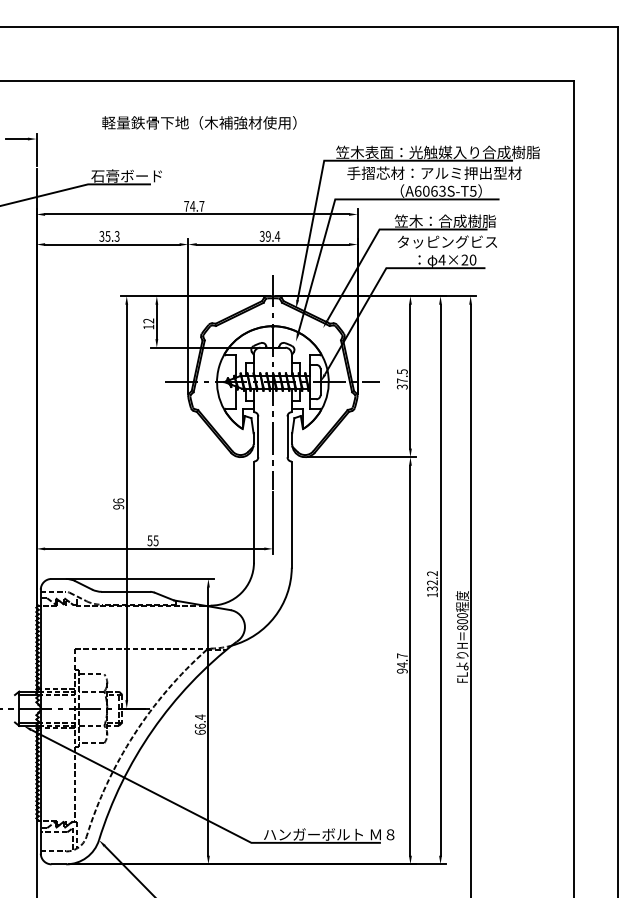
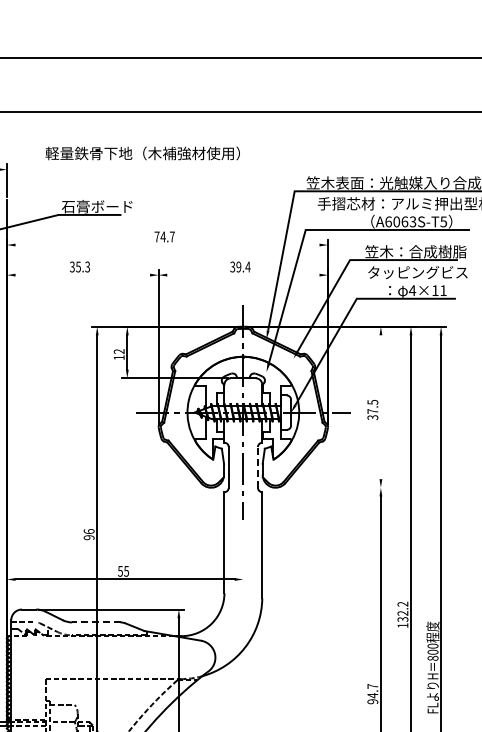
text: (199, 122) -> (142, 153), moved
line: (197, 214) -> (167, 245), removed
line: (112, 244) -> (82, 275), removed
line: (272, 244) -> (242, 275), removed
text: (468, 259) -> (438, 290), 4×20 -> 4×11
line: (410, 376) -> (380, 407), removed
line: (287, 436) -> (257, 467), solid -> dashed
line: (361, 457) -> (331, 488), removed
line: (272, 523) -> (242, 554), removed
line: (125, 591) -> (95, 622), solid -> dashed

